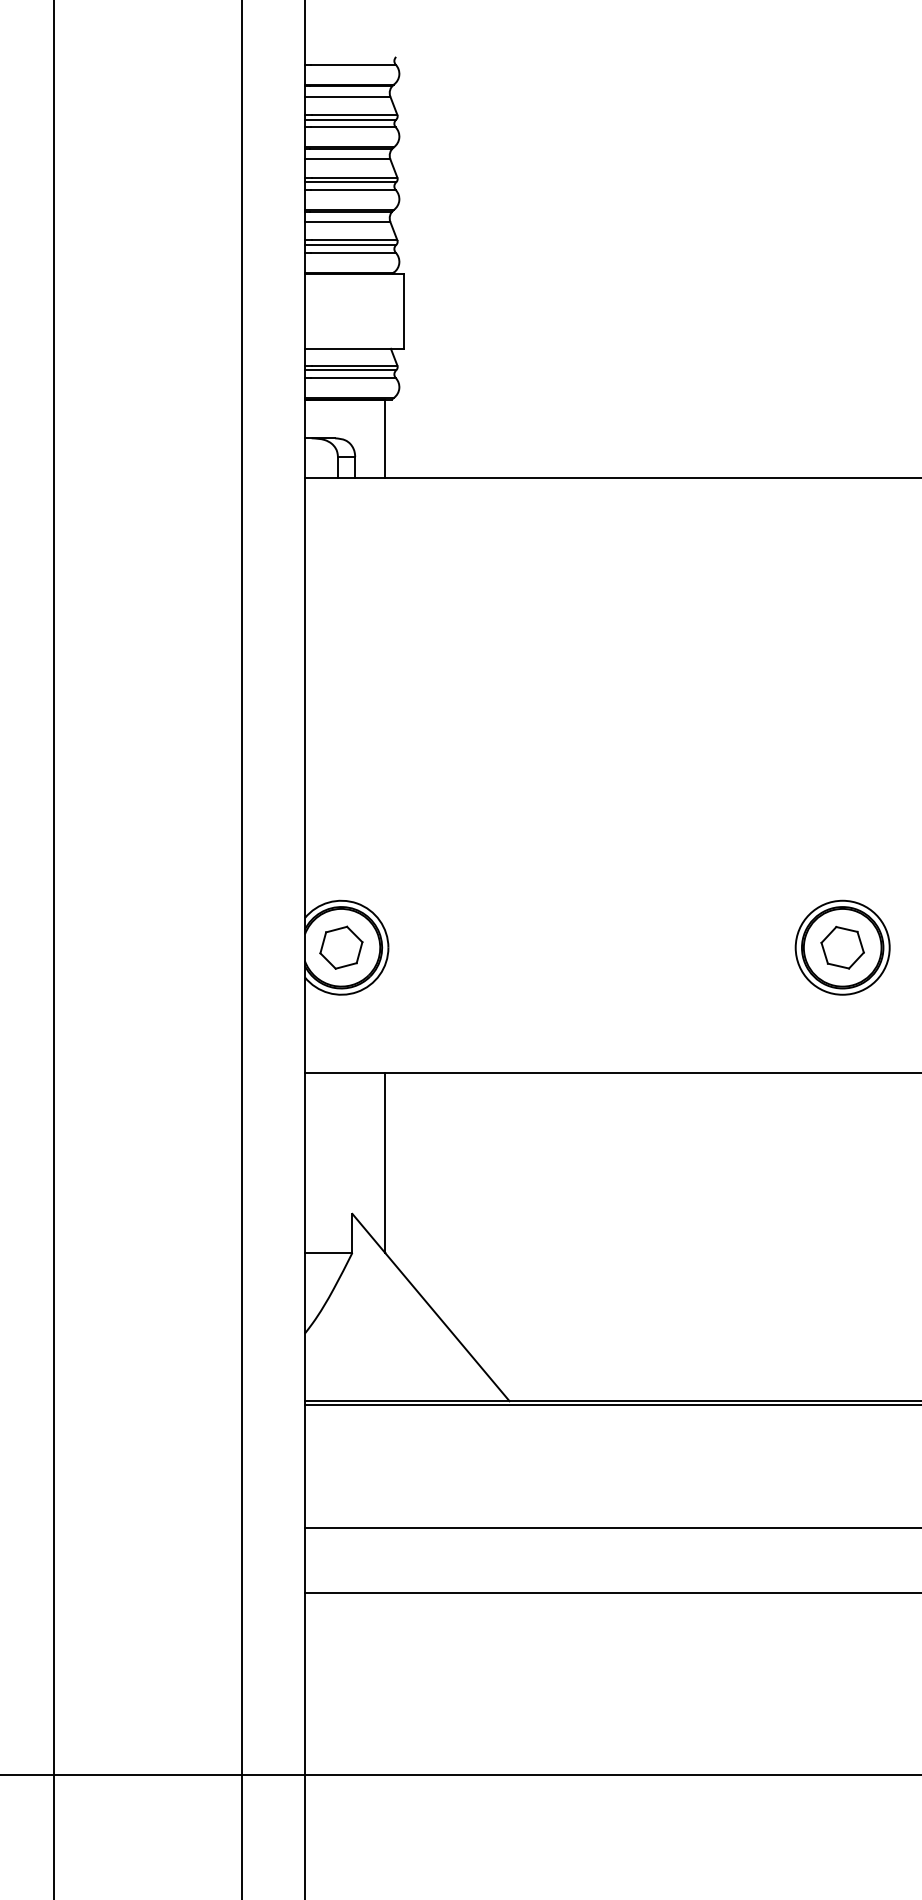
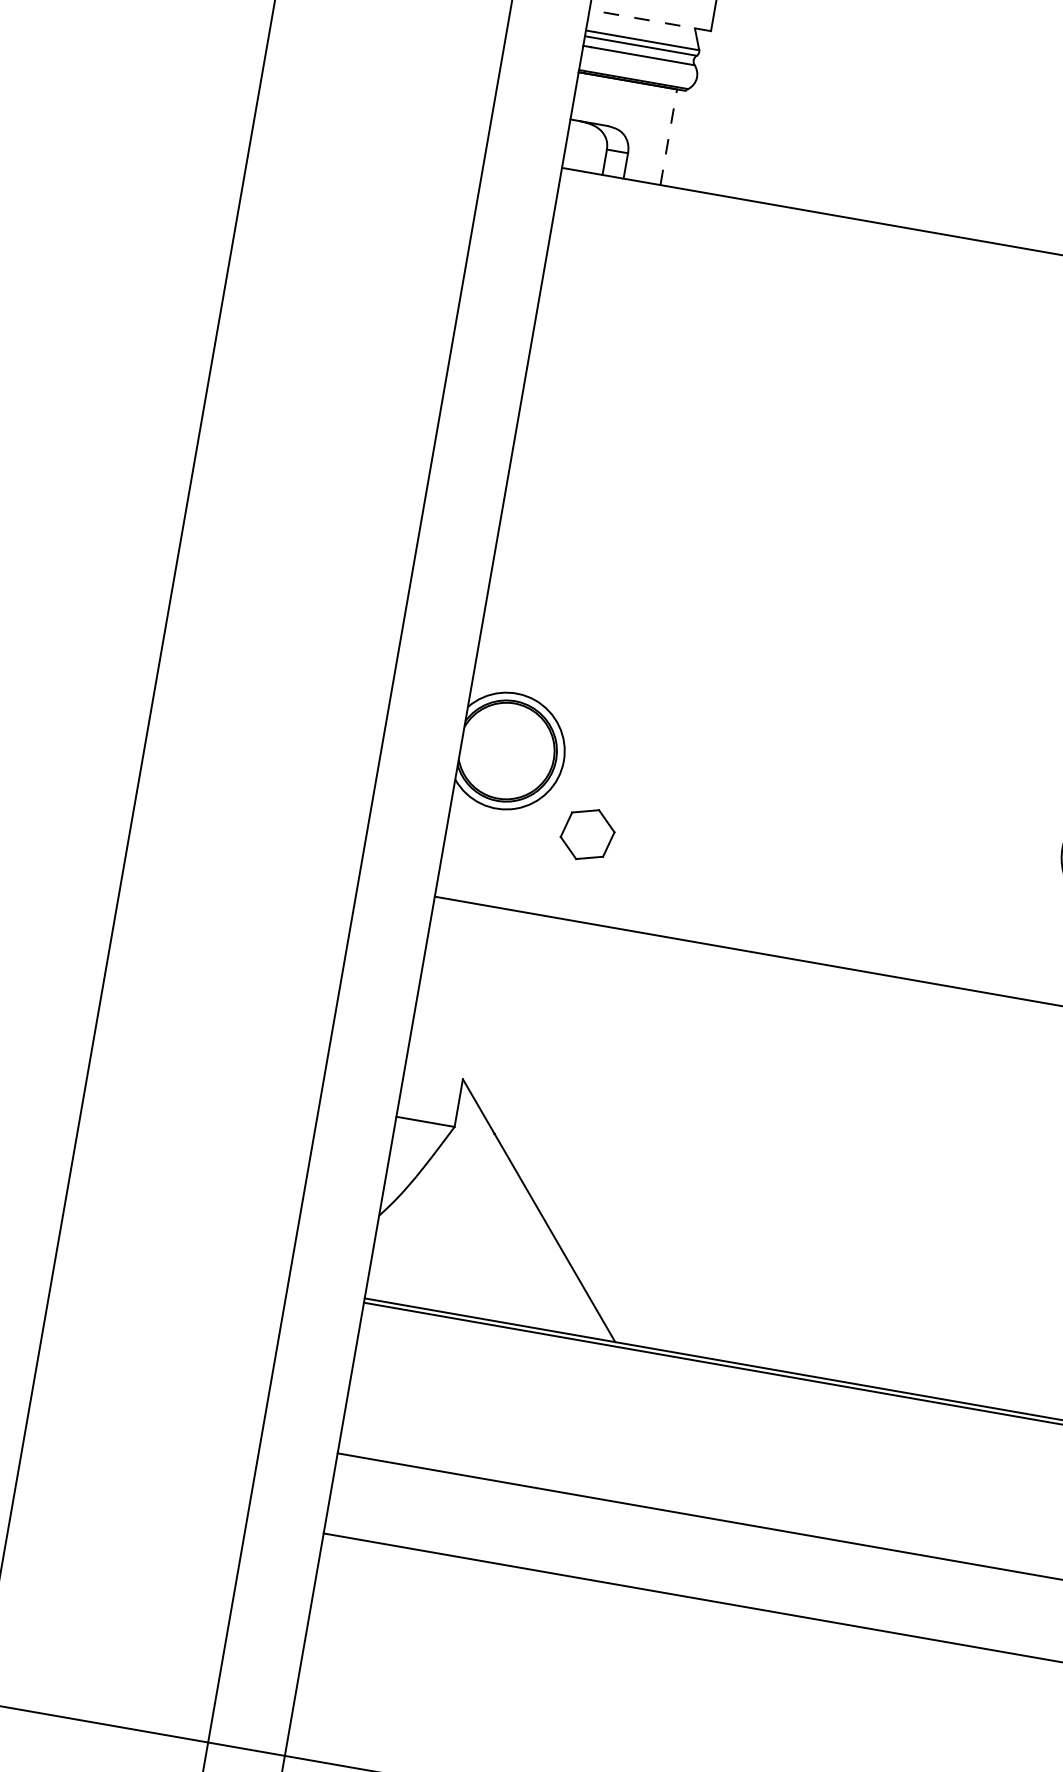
line: (354, 348) -> (650, 20), solid -> dashed
line: (385, 438) -> (669, 136), solid -> dashed
part: (341, 947) -> (587, 834), moved
line: (385, 1162) -> (514, 1023), removed

